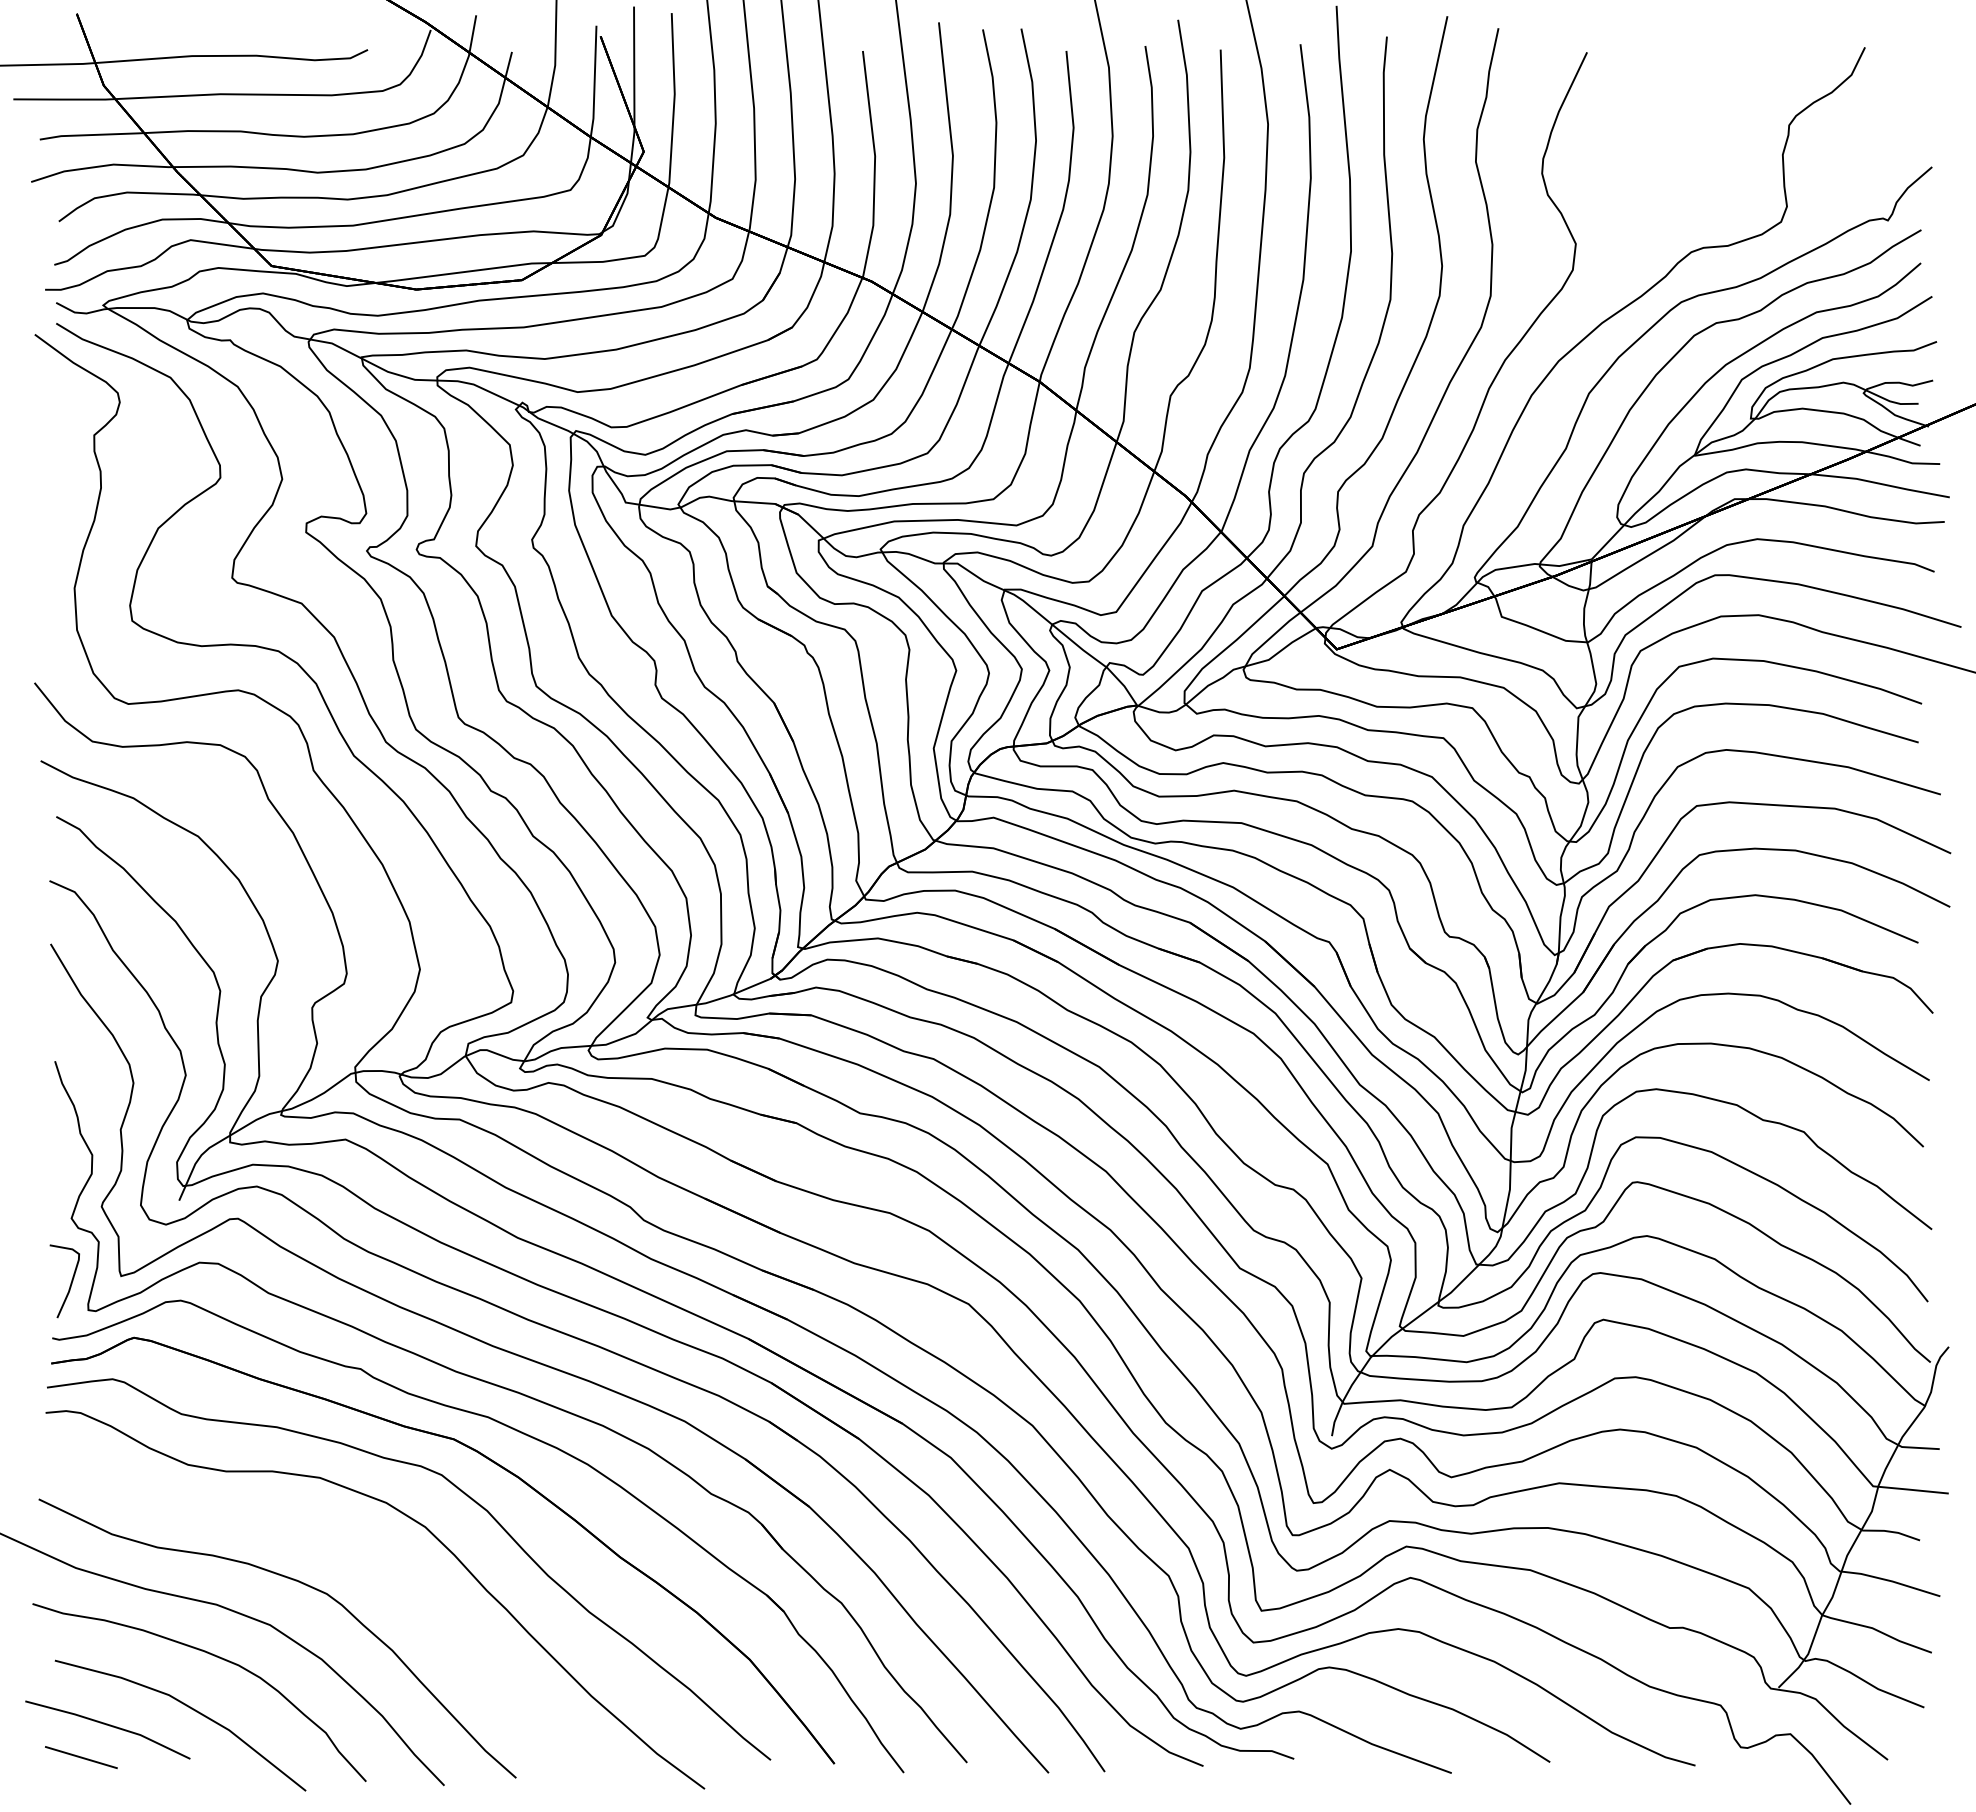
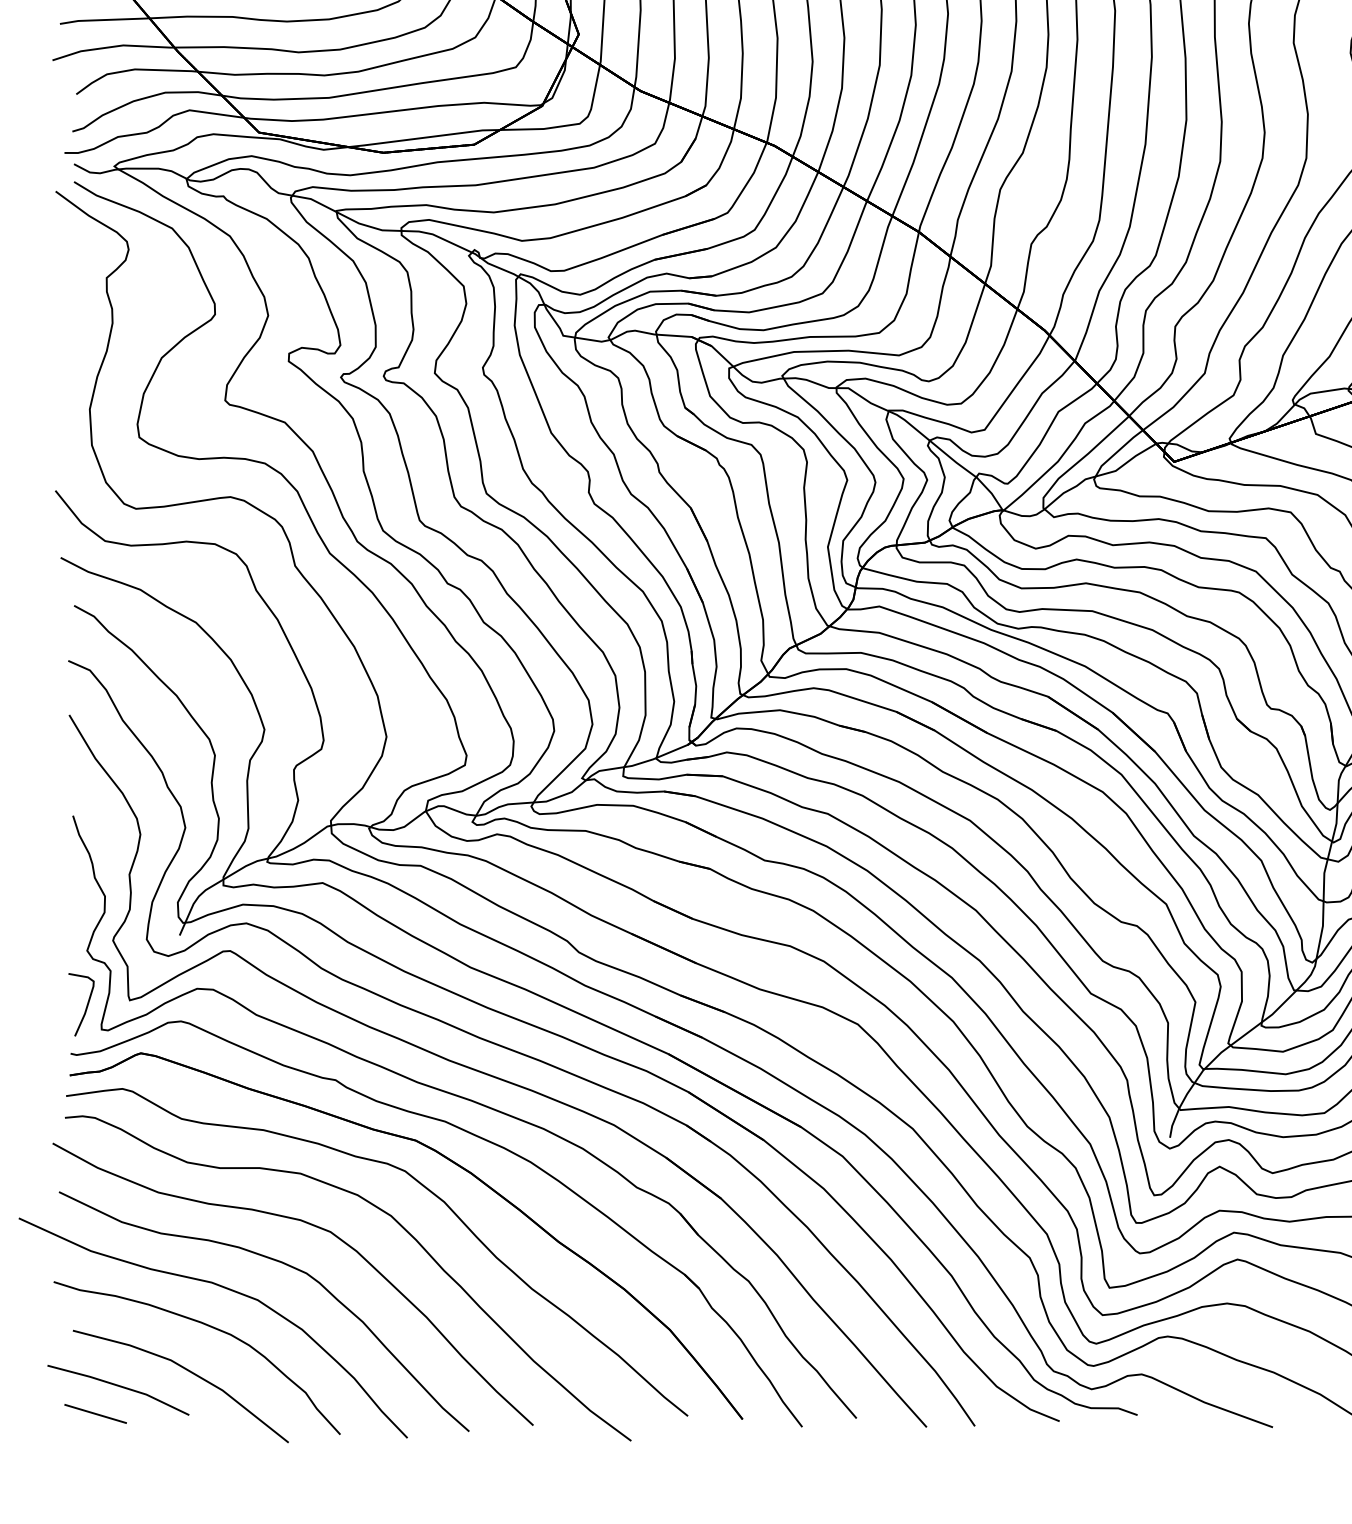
part: (335, 1539) -> (313, 1226), added

